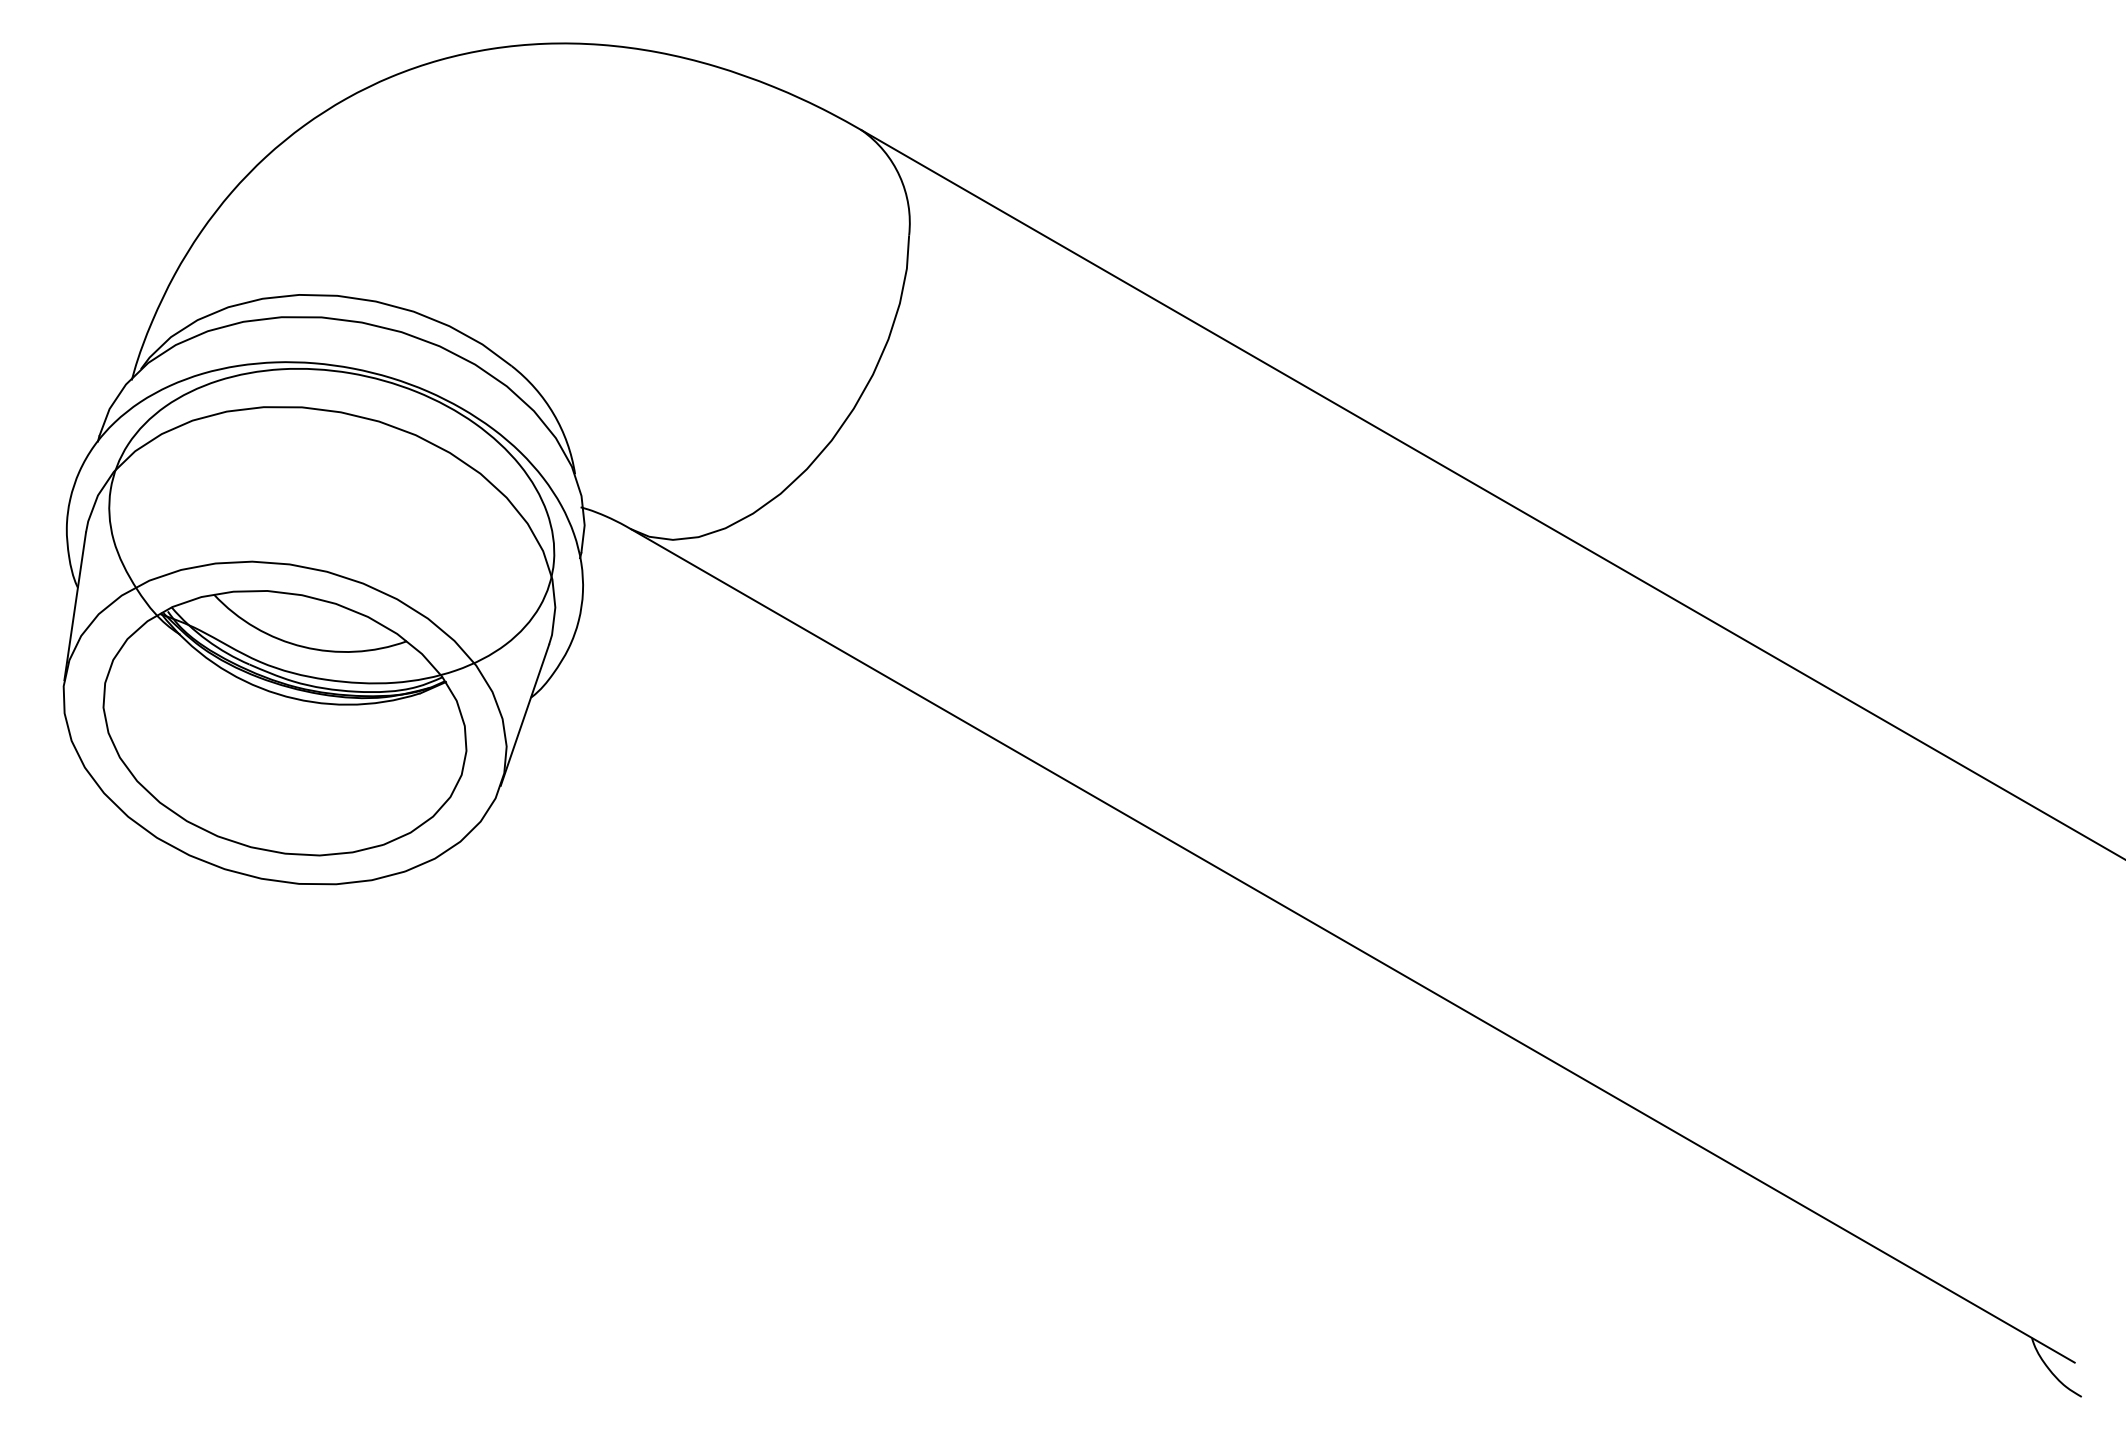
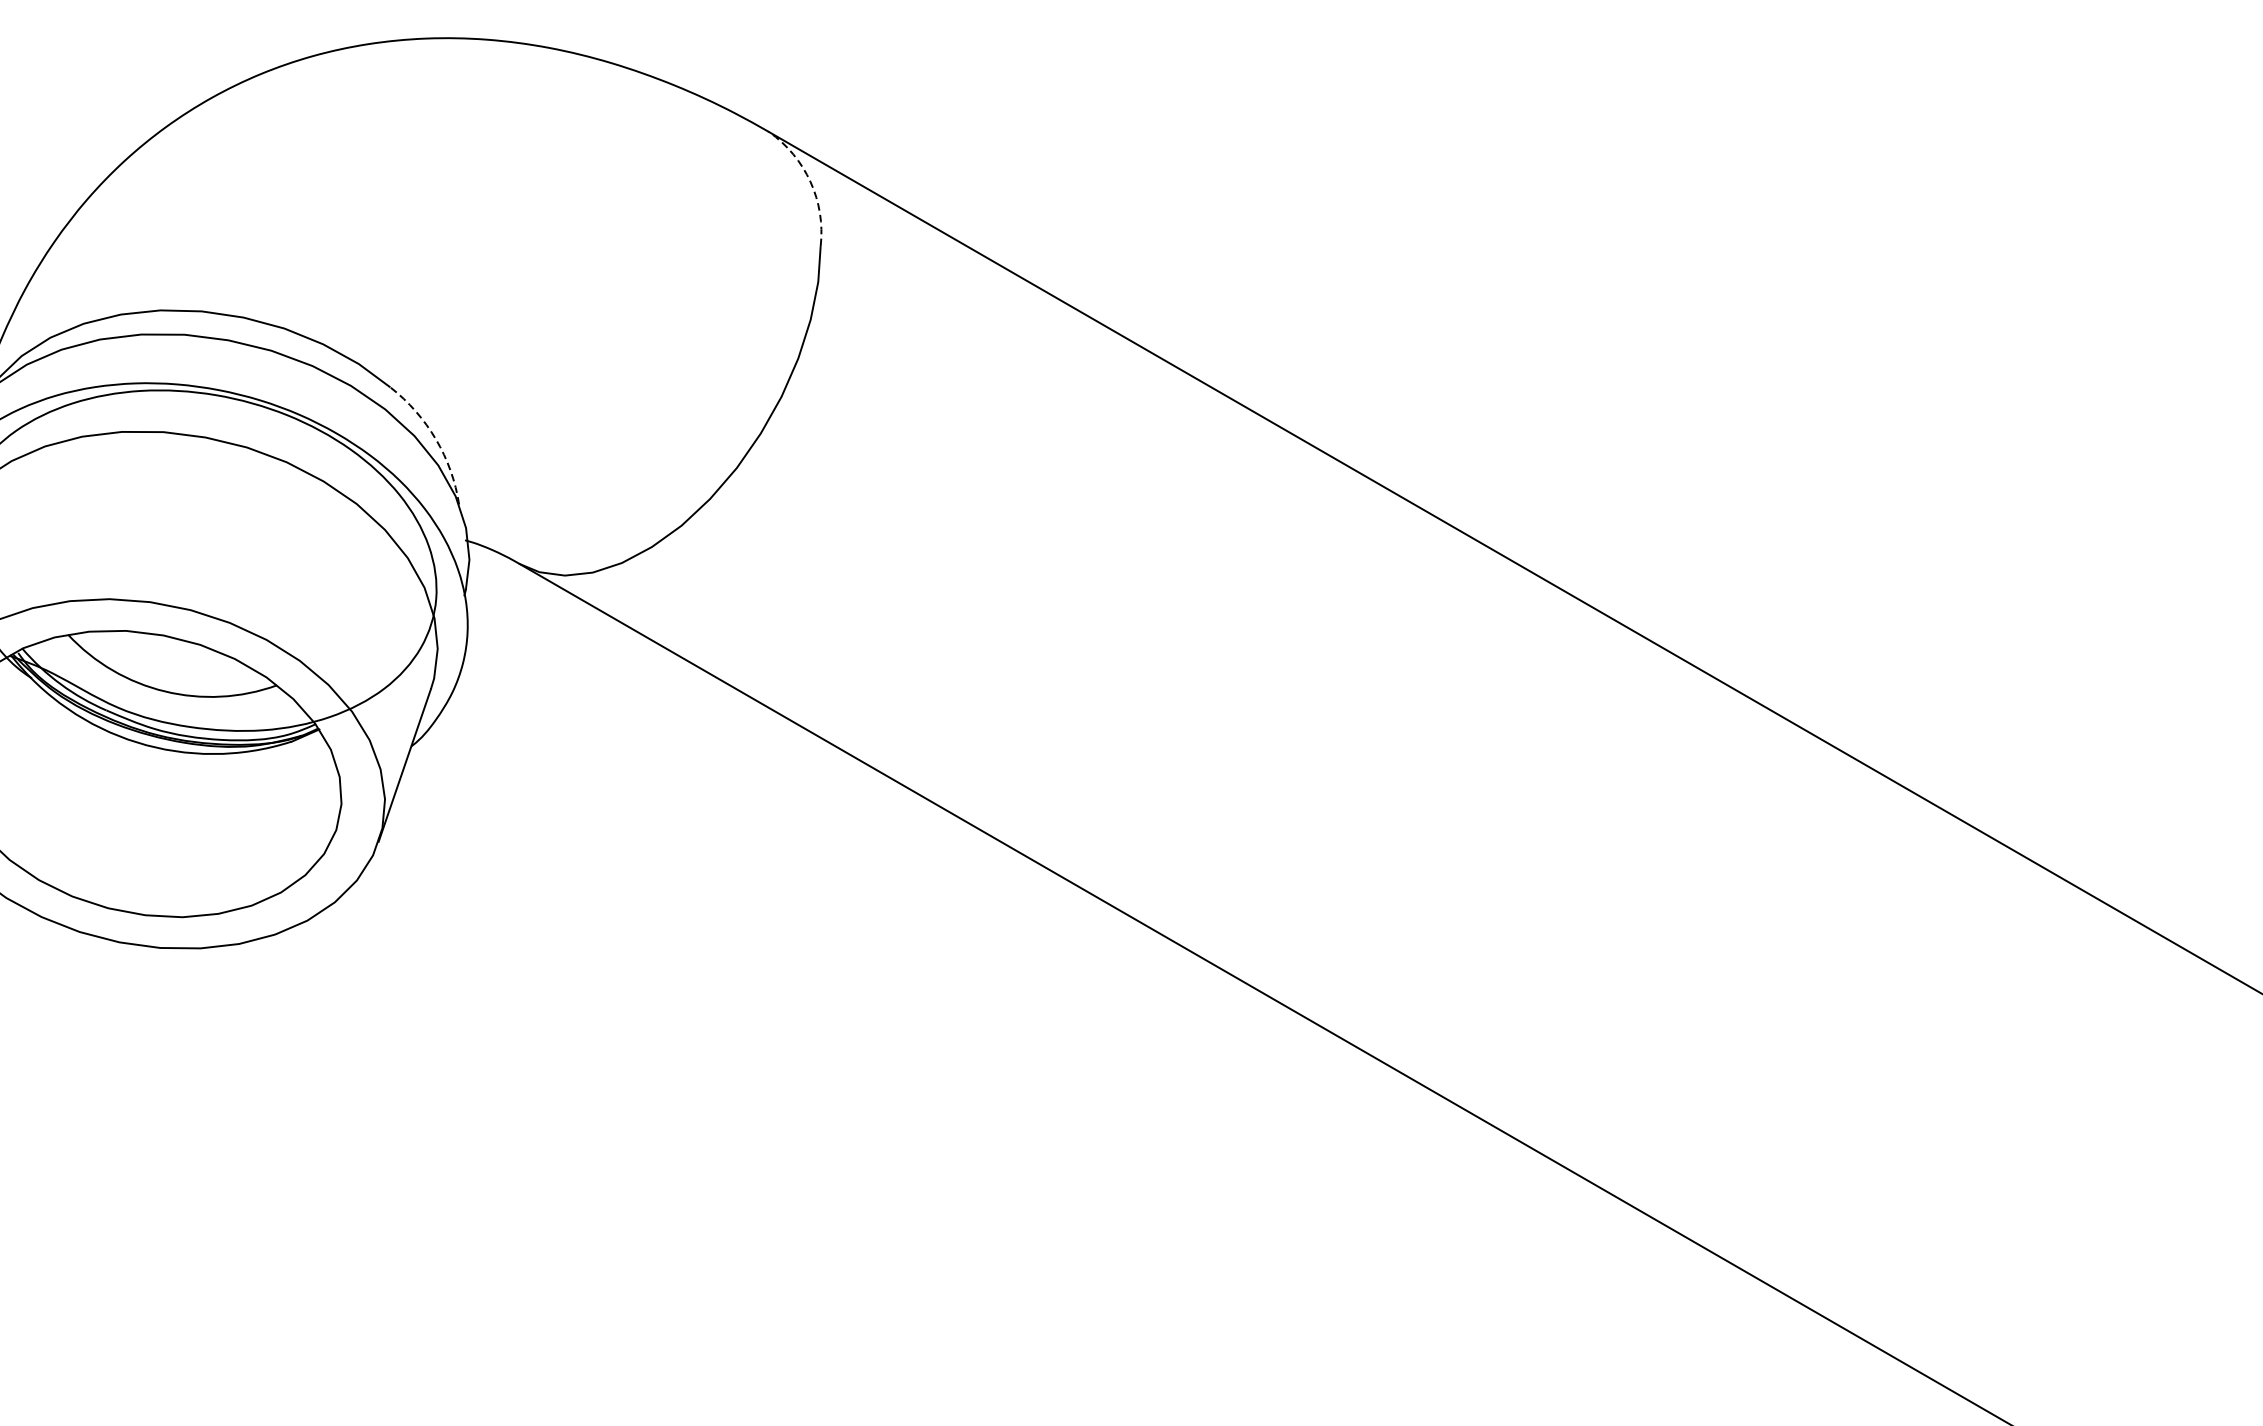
arc: (899, 176) -> (810, 182), solid -> dashed
arc: (553, 414) -> (435, 439), solid -> dashed

